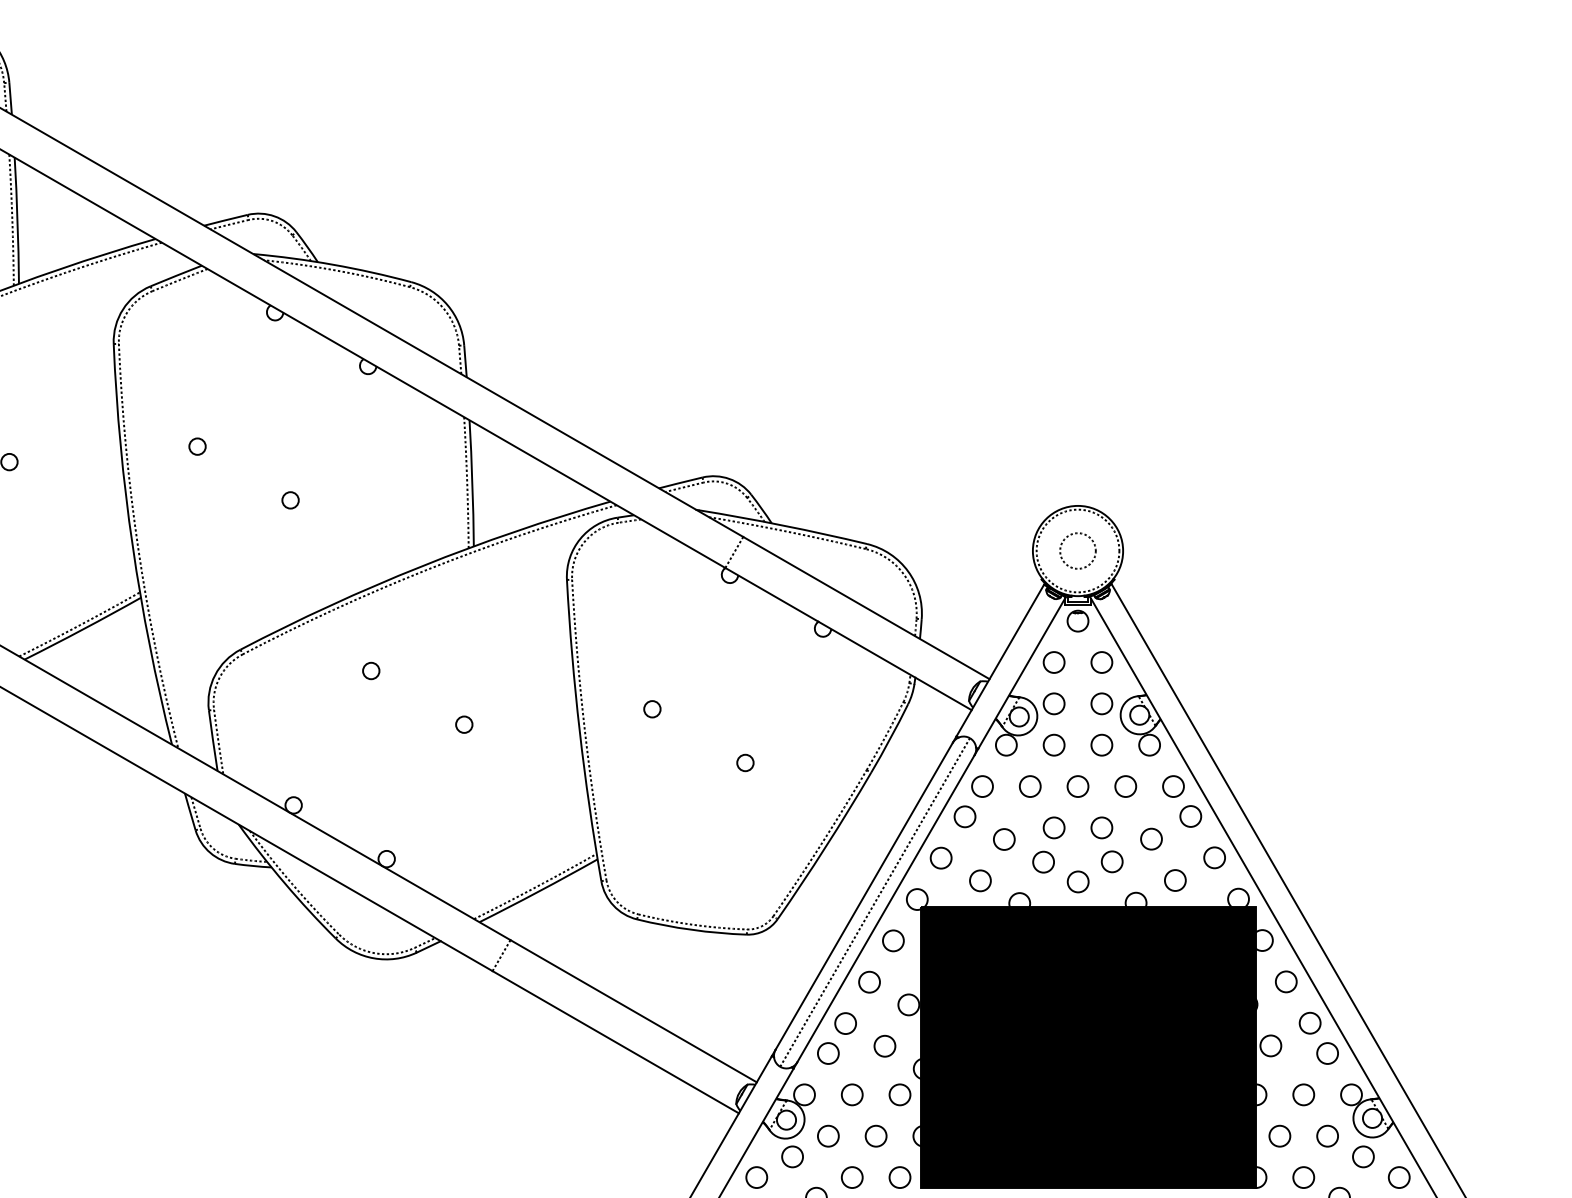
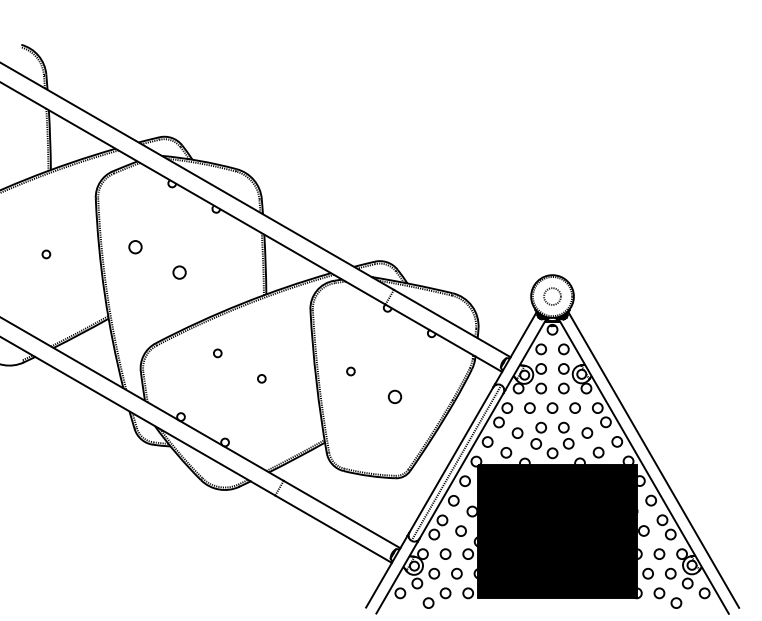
circle: (197, 445) -> (135, 246), size x1.6
circle: (290, 500) -> (179, 272), size x1.6
circle: (744, 762) -> (394, 396), size x1.6

